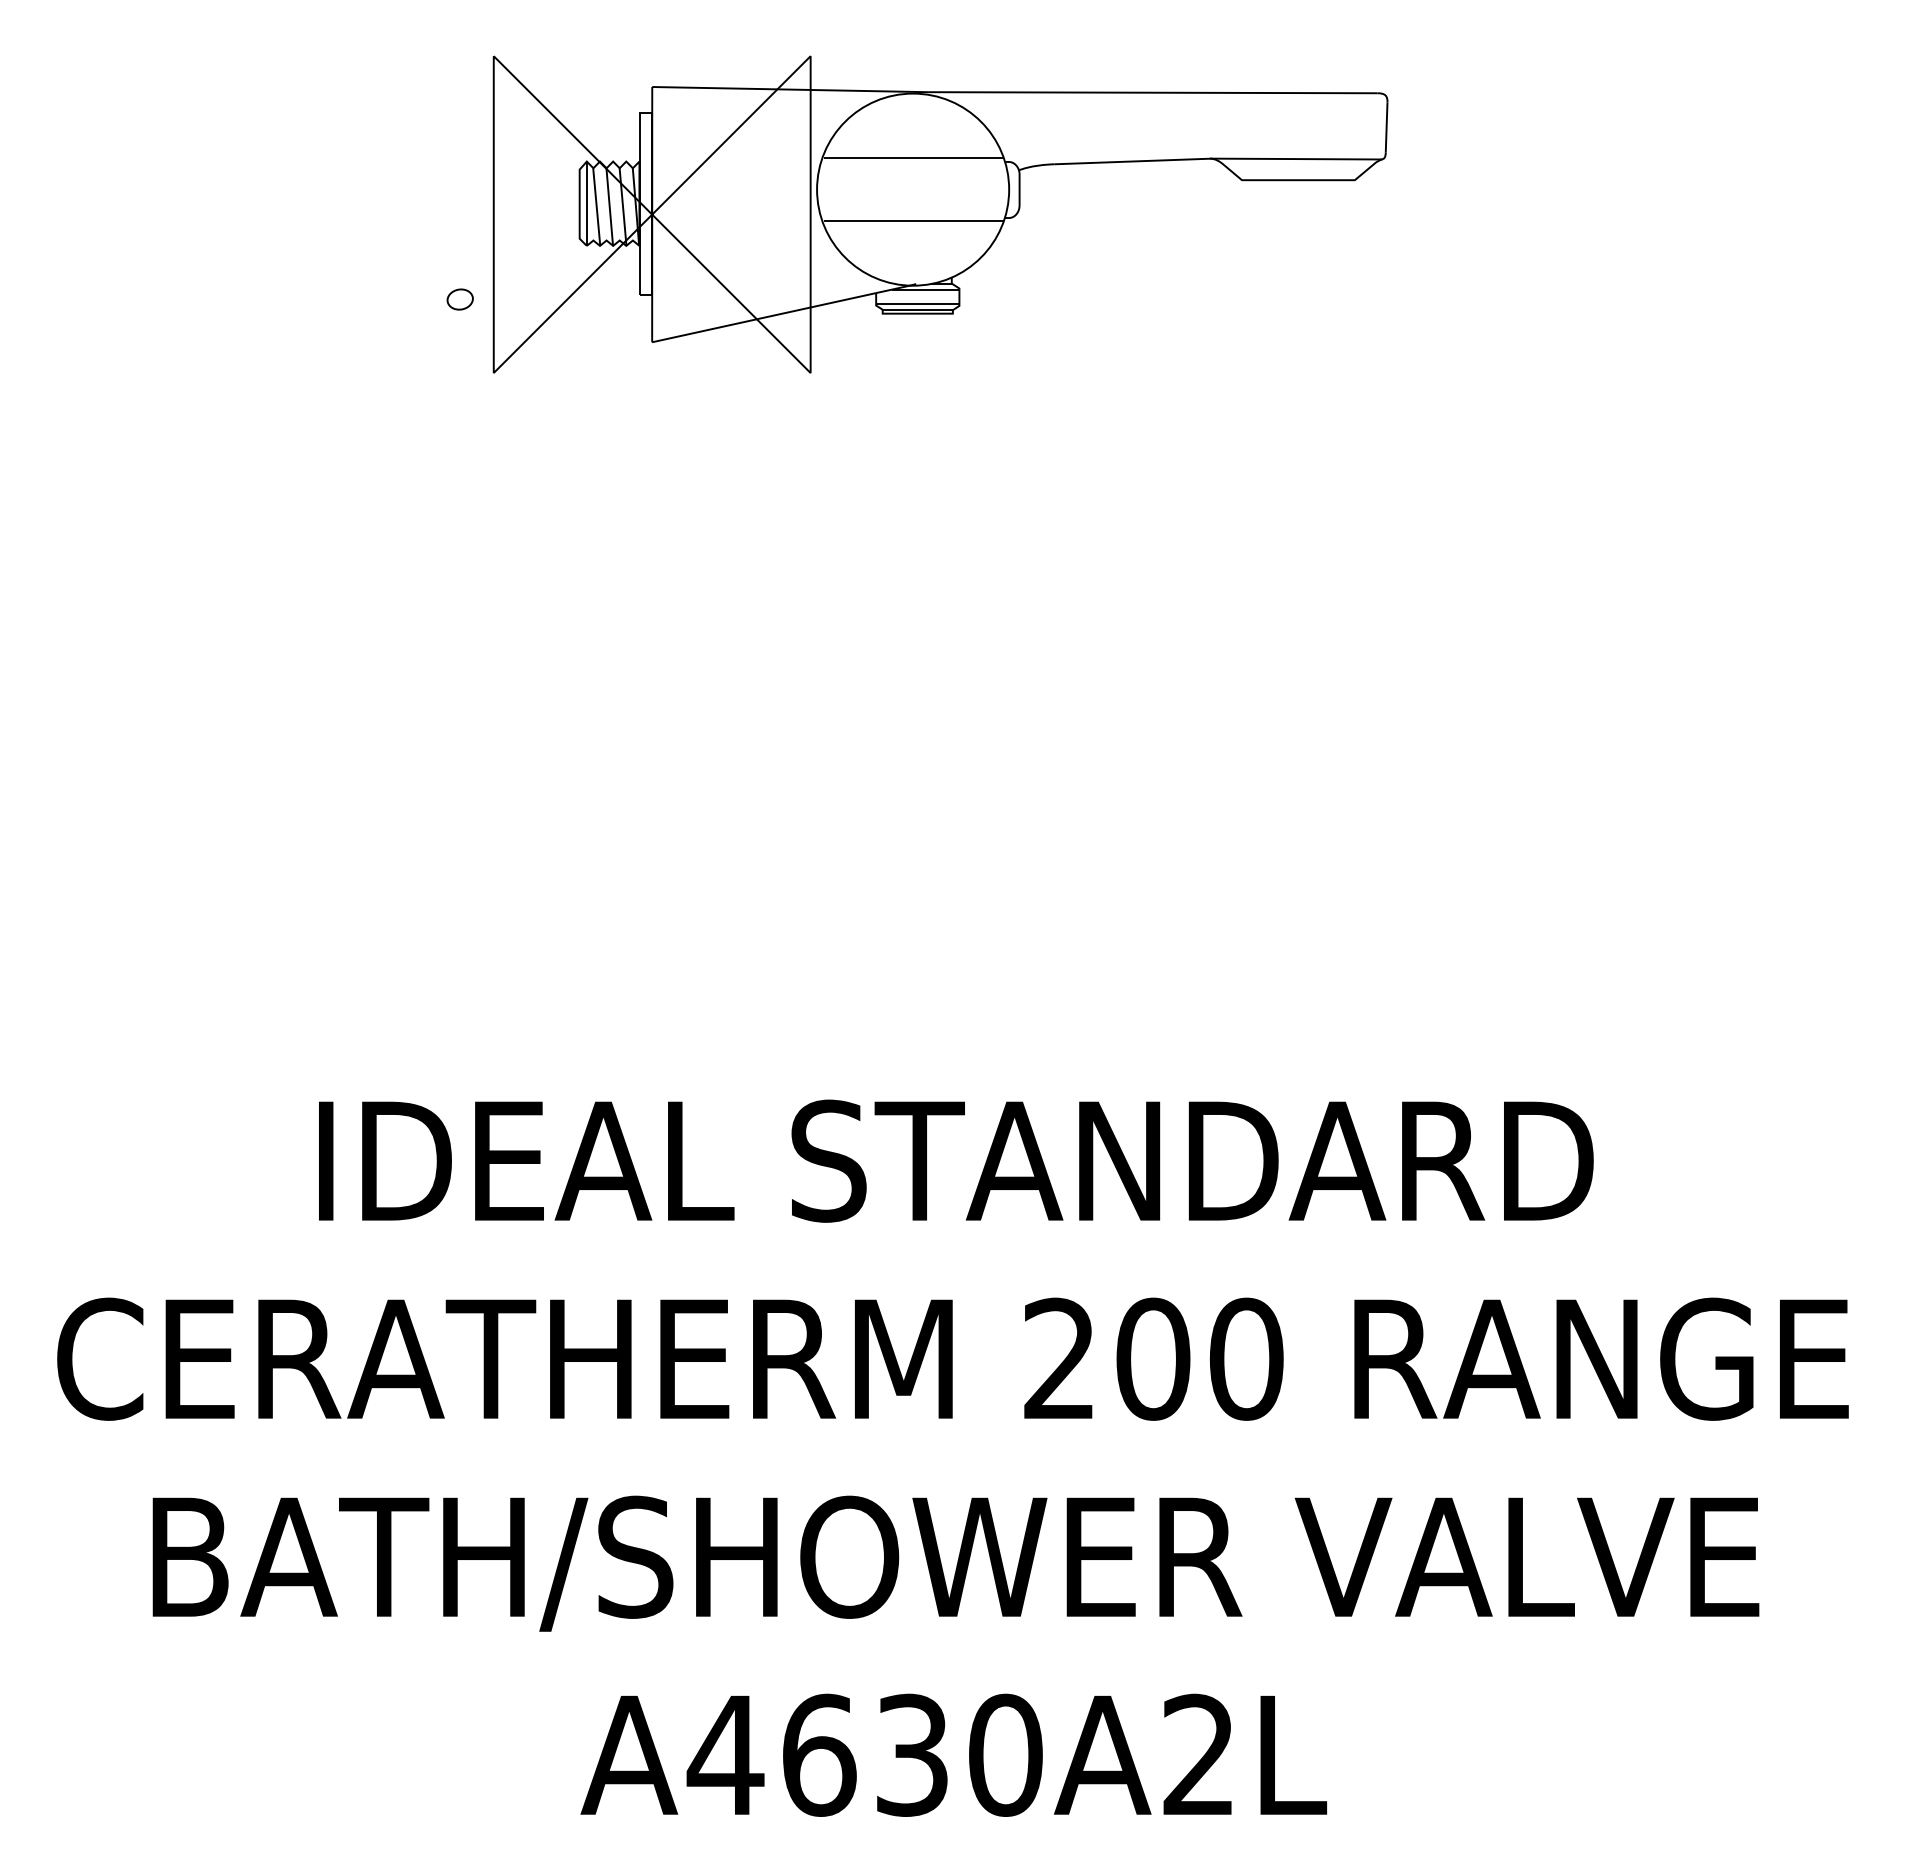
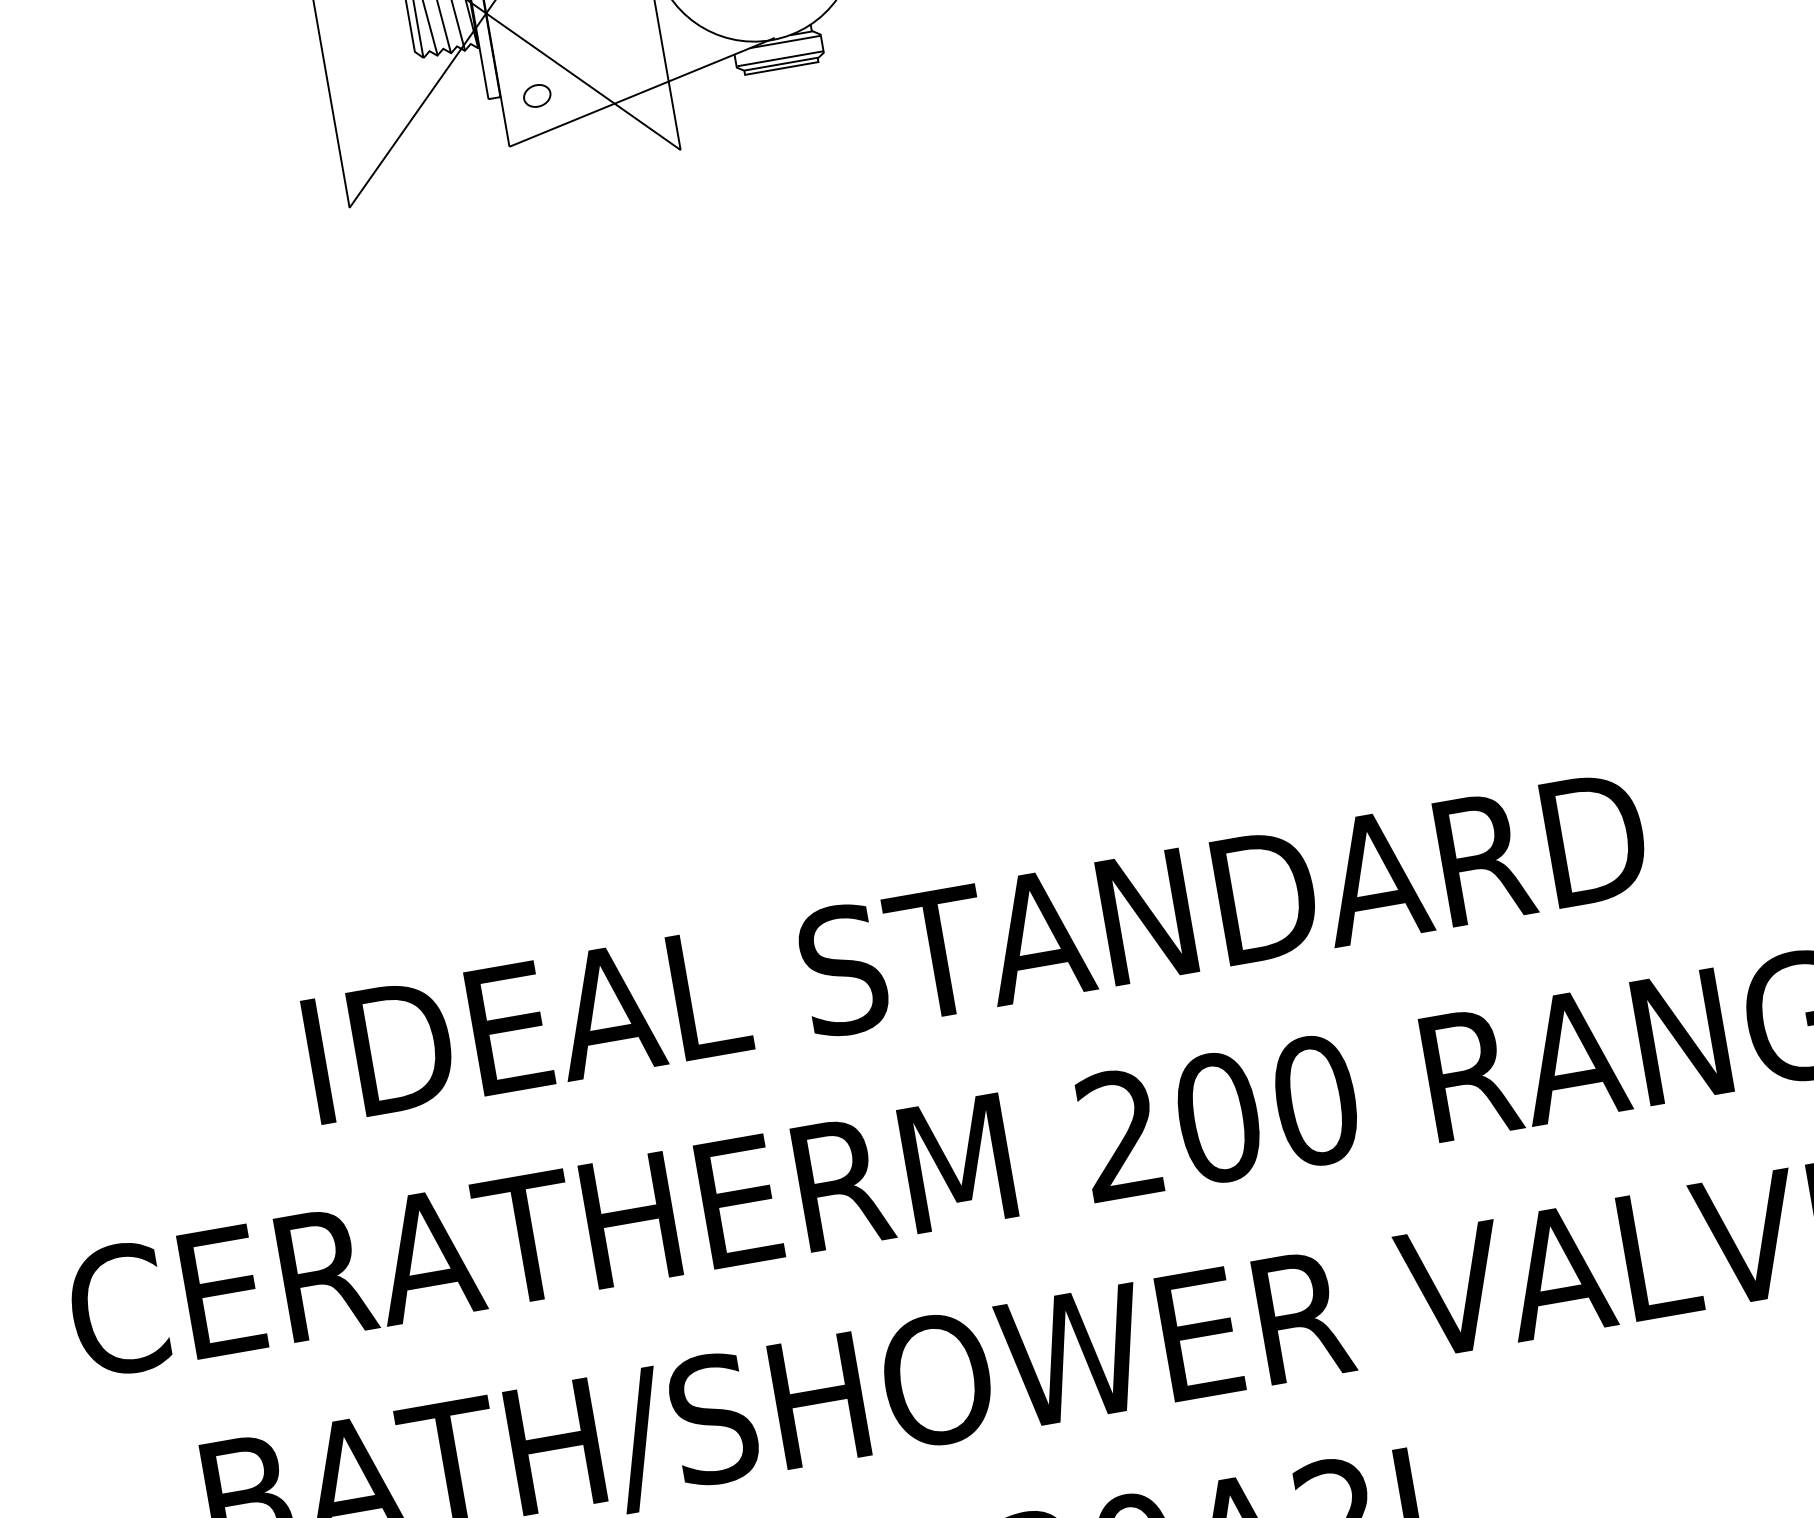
part: (459, 299) -> (536, 96), moved

